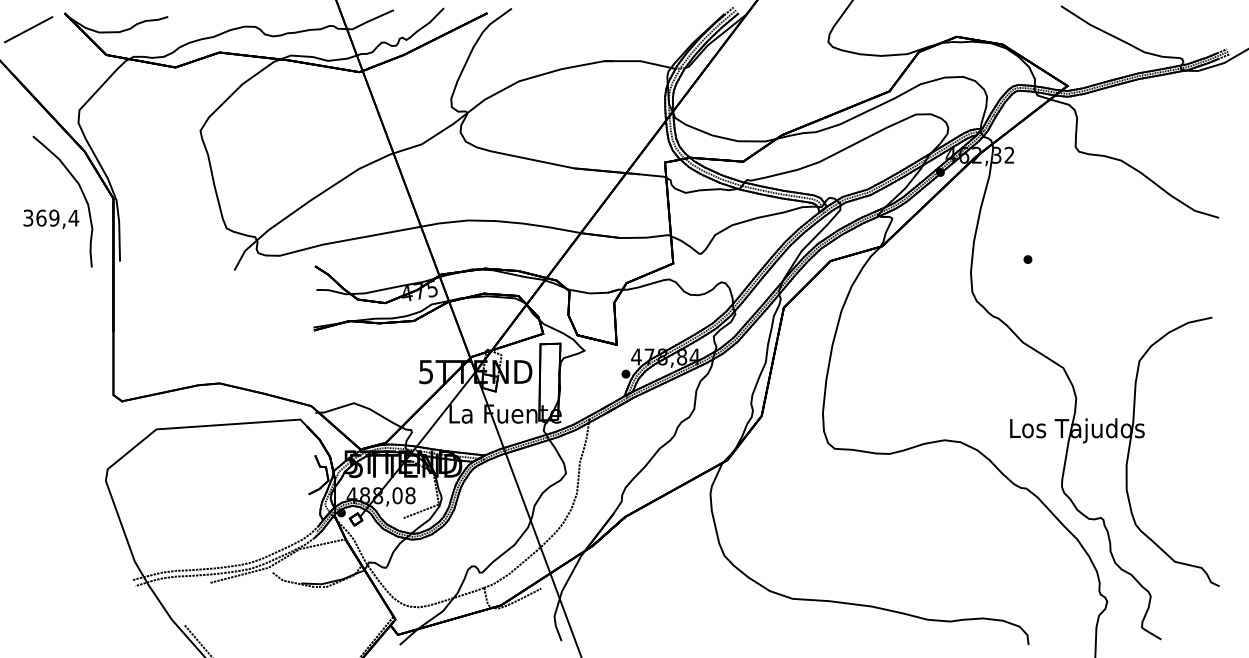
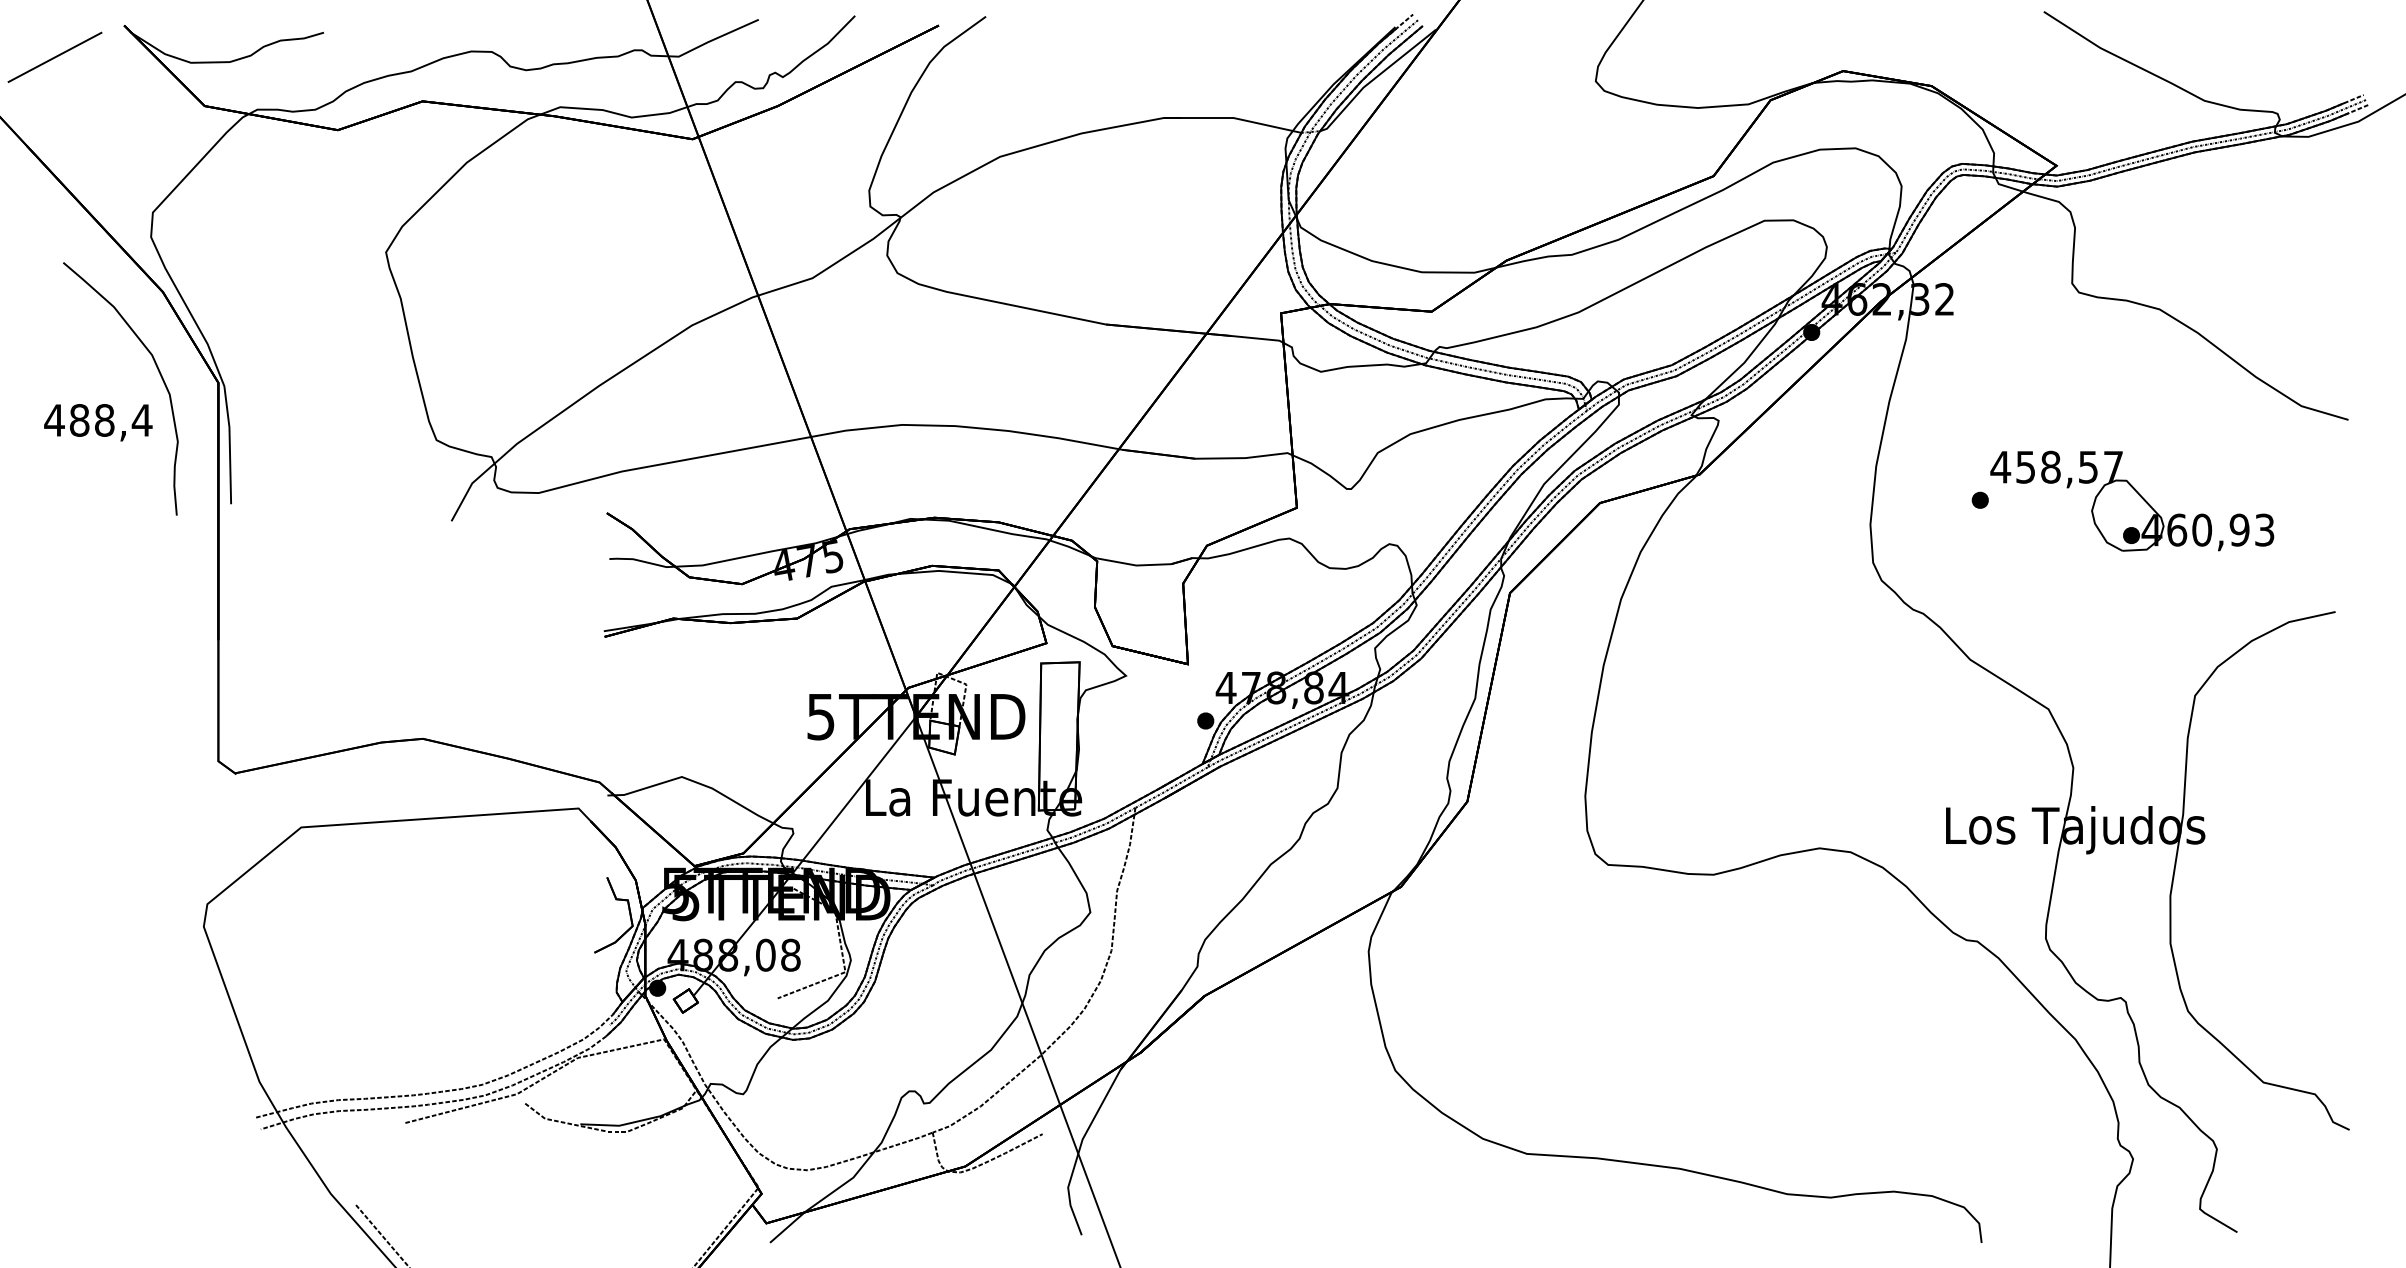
text: (41, 217) -> (79, 419), 369,4 -> 488,4
part: (1106, 260) -> (2131, 502), added

